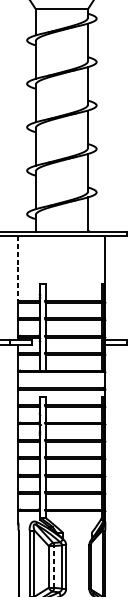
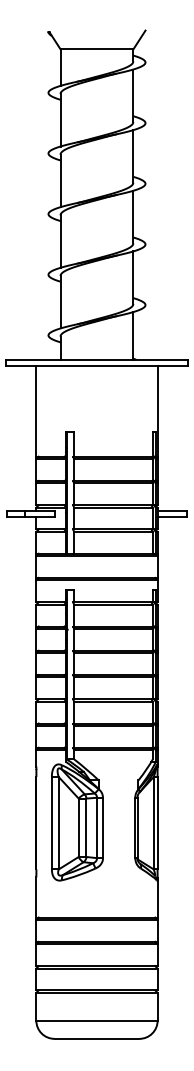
line: (18, 268) -> (36, 411), dashed -> solid
line: (54, 566) -> (86, 827), dashed -> solid

